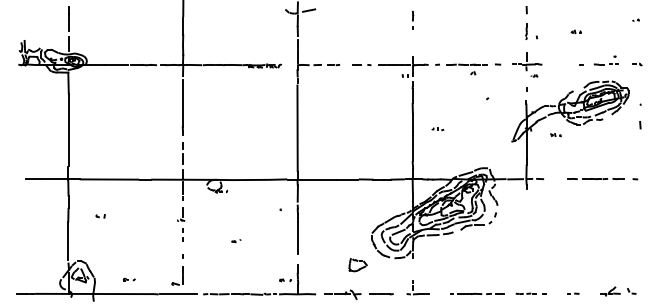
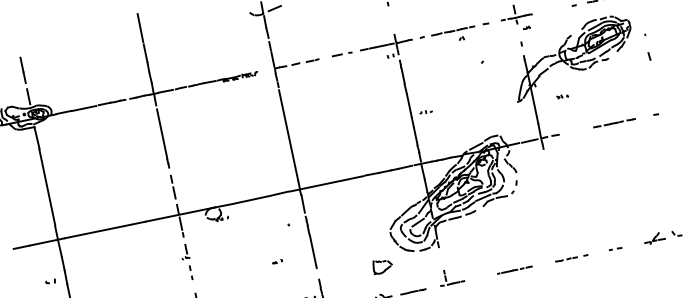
part: (437, 129) -> (425, 112), moved
part: (555, 135) -> (562, 97), moved
part: (595, 179) -> (614, 123), size x0.7
part: (100, 216) -> (50, 282), moved
part: (236, 241) -> (277, 262), moved
part: (477, 293) -> (514, 269), size x0.6

